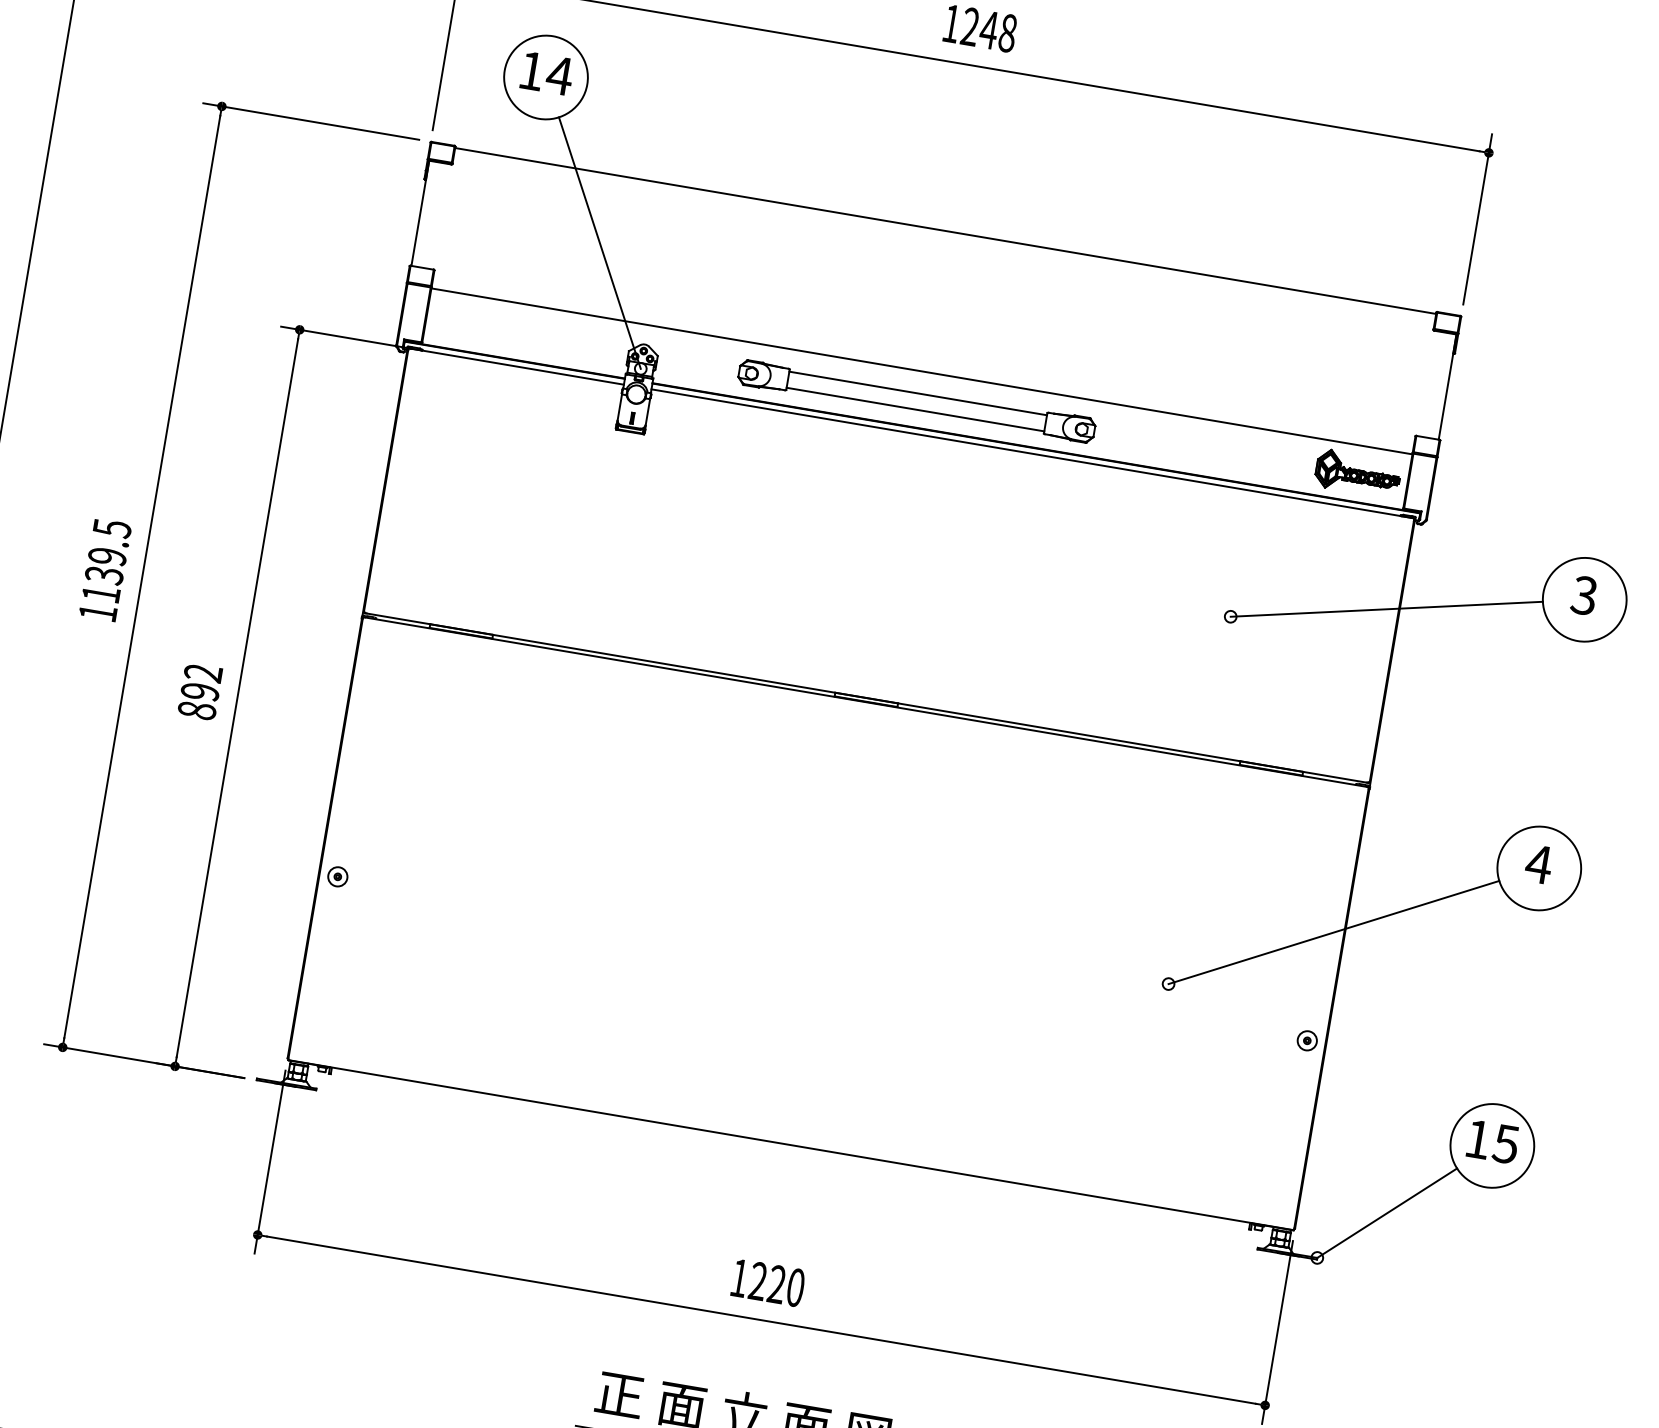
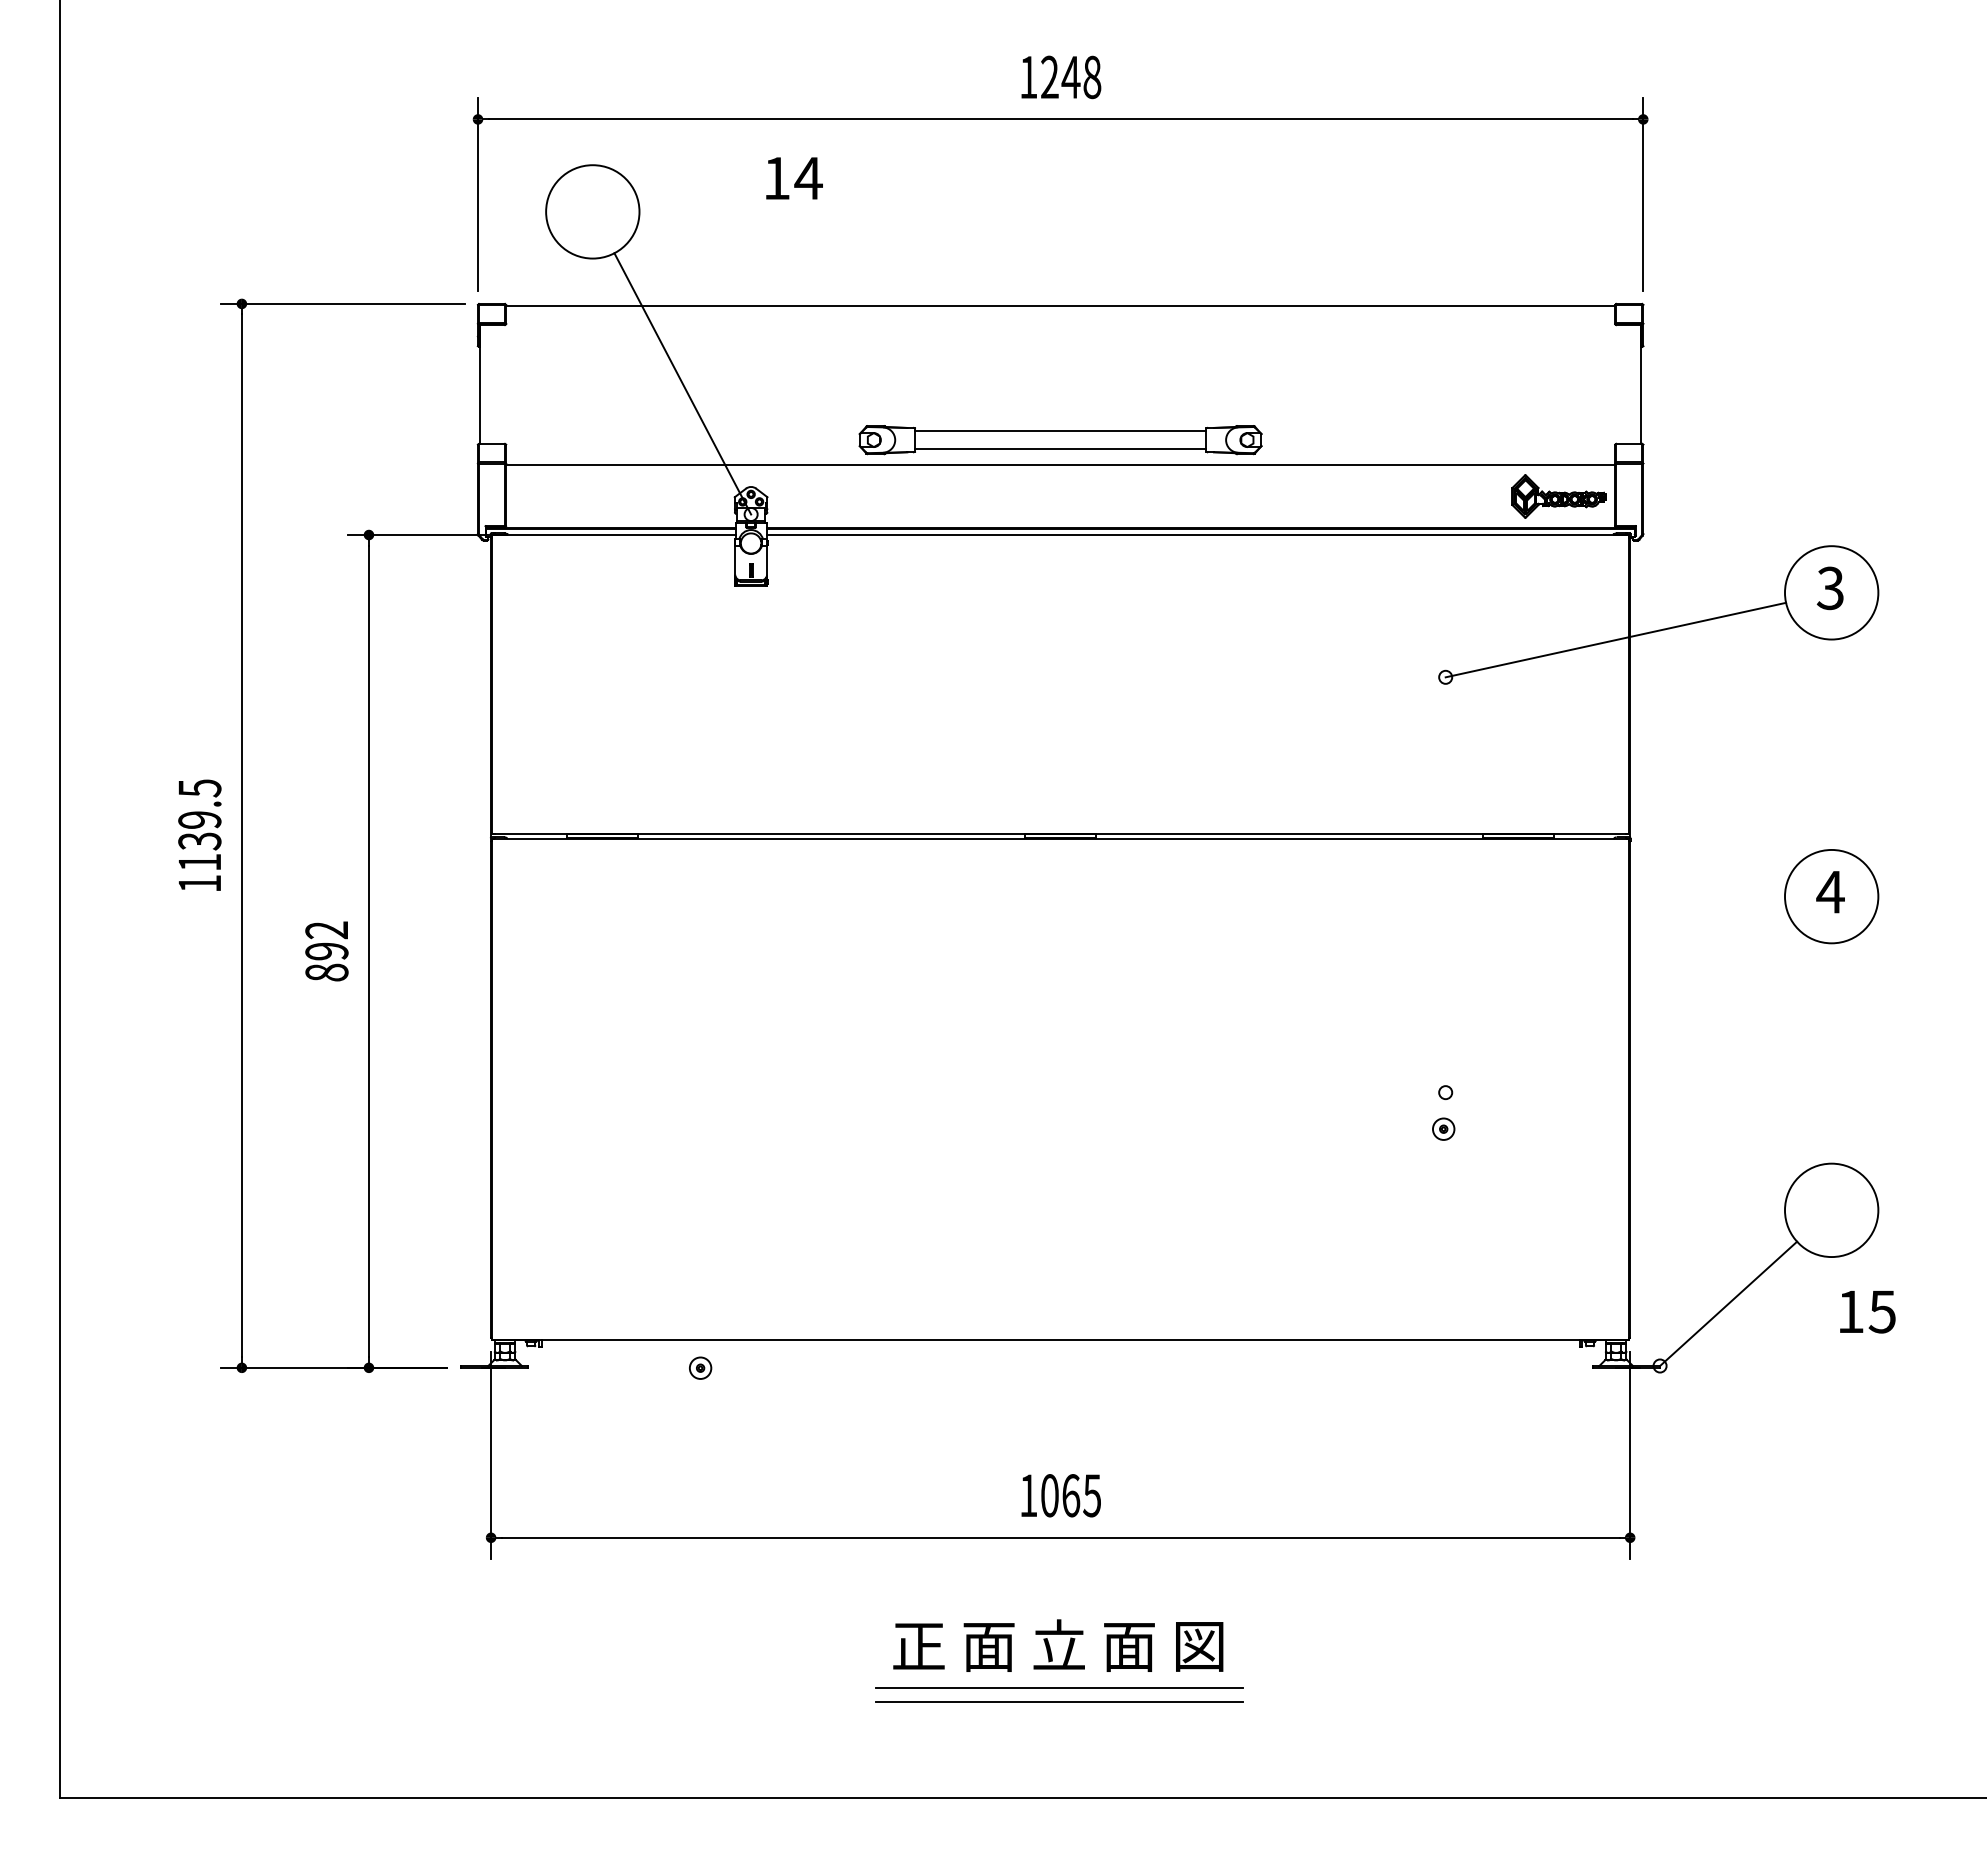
text: (547, 73) -> (794, 178), moved
part: (916, 401) -> (1060, 440), moved
part: (337, 876) -> (700, 1367), moved
line: (1333, 931) -> (1617, 1004), removed
part: (1307, 1040) -> (1443, 1128), moved
text: (1492, 1142) -> (1867, 1312), moved
text: (777, 1284) -> (1071, 1495), 1220 -> 1065

